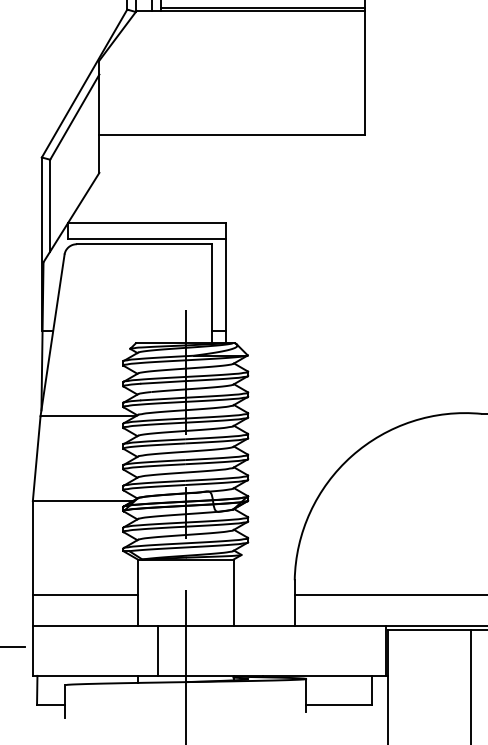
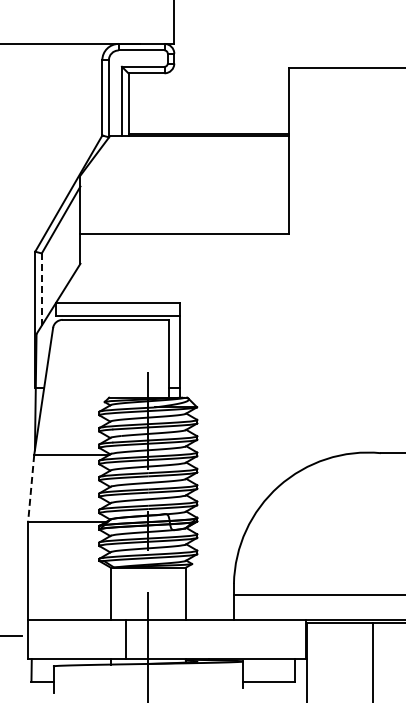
line: (49, 206) -> (41, 290), solid -> dashed
line: (37, 458) -> (31, 488), solid -> dashed
line: (85, 595) -> (69, 595), removed

